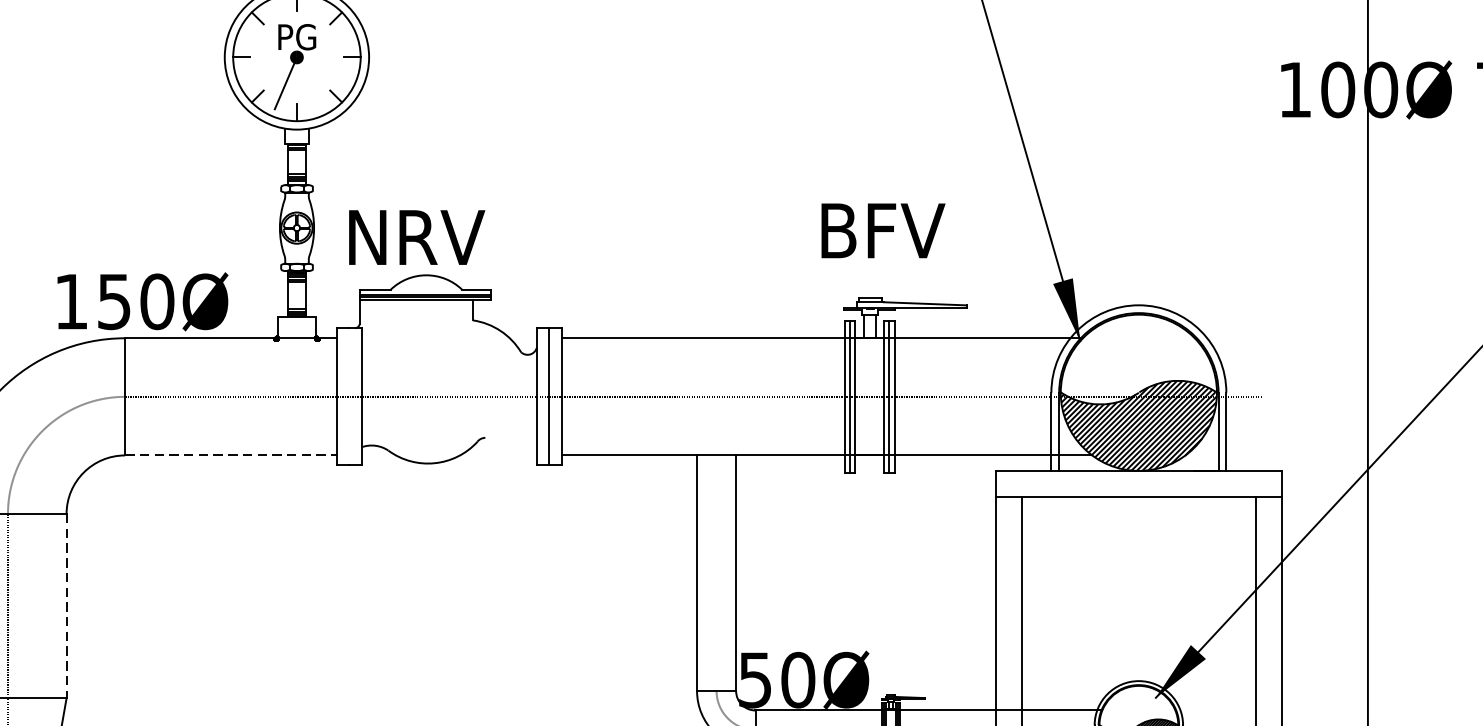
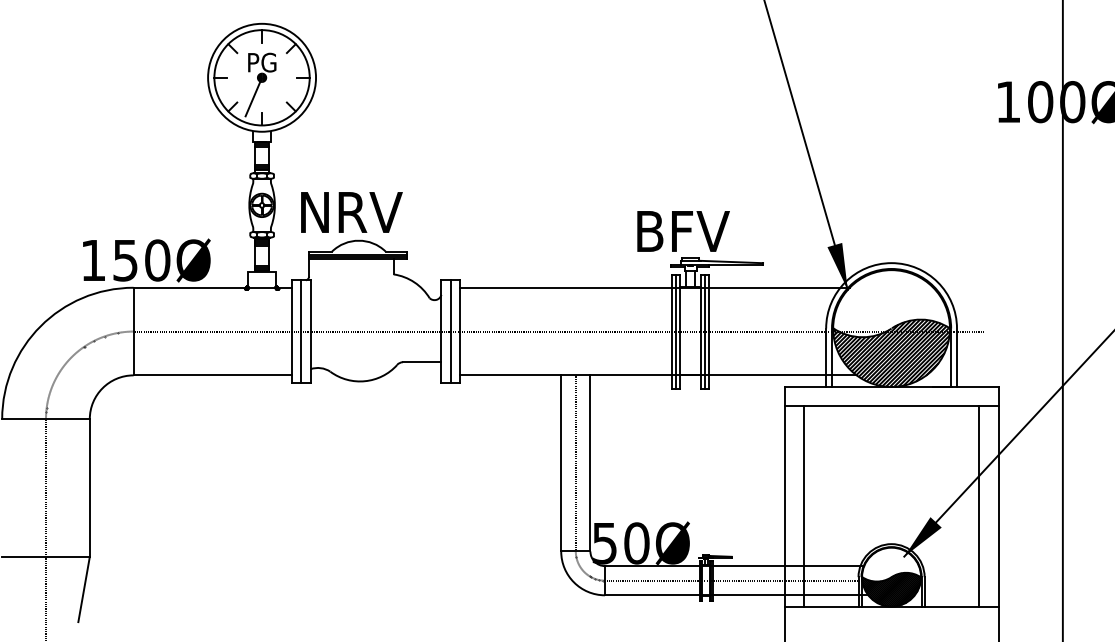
text: (883, 230) -> (683, 231), moved
line: (349, 396) -> (301, 331), added
line: (510, 438) -> (421, 362), added
line: (232, 455) -> (213, 375), dashed -> solid
line: (716, 573) -> (575, 463), added
line: (66, 606) -> (89, 488), dashed -> solid

